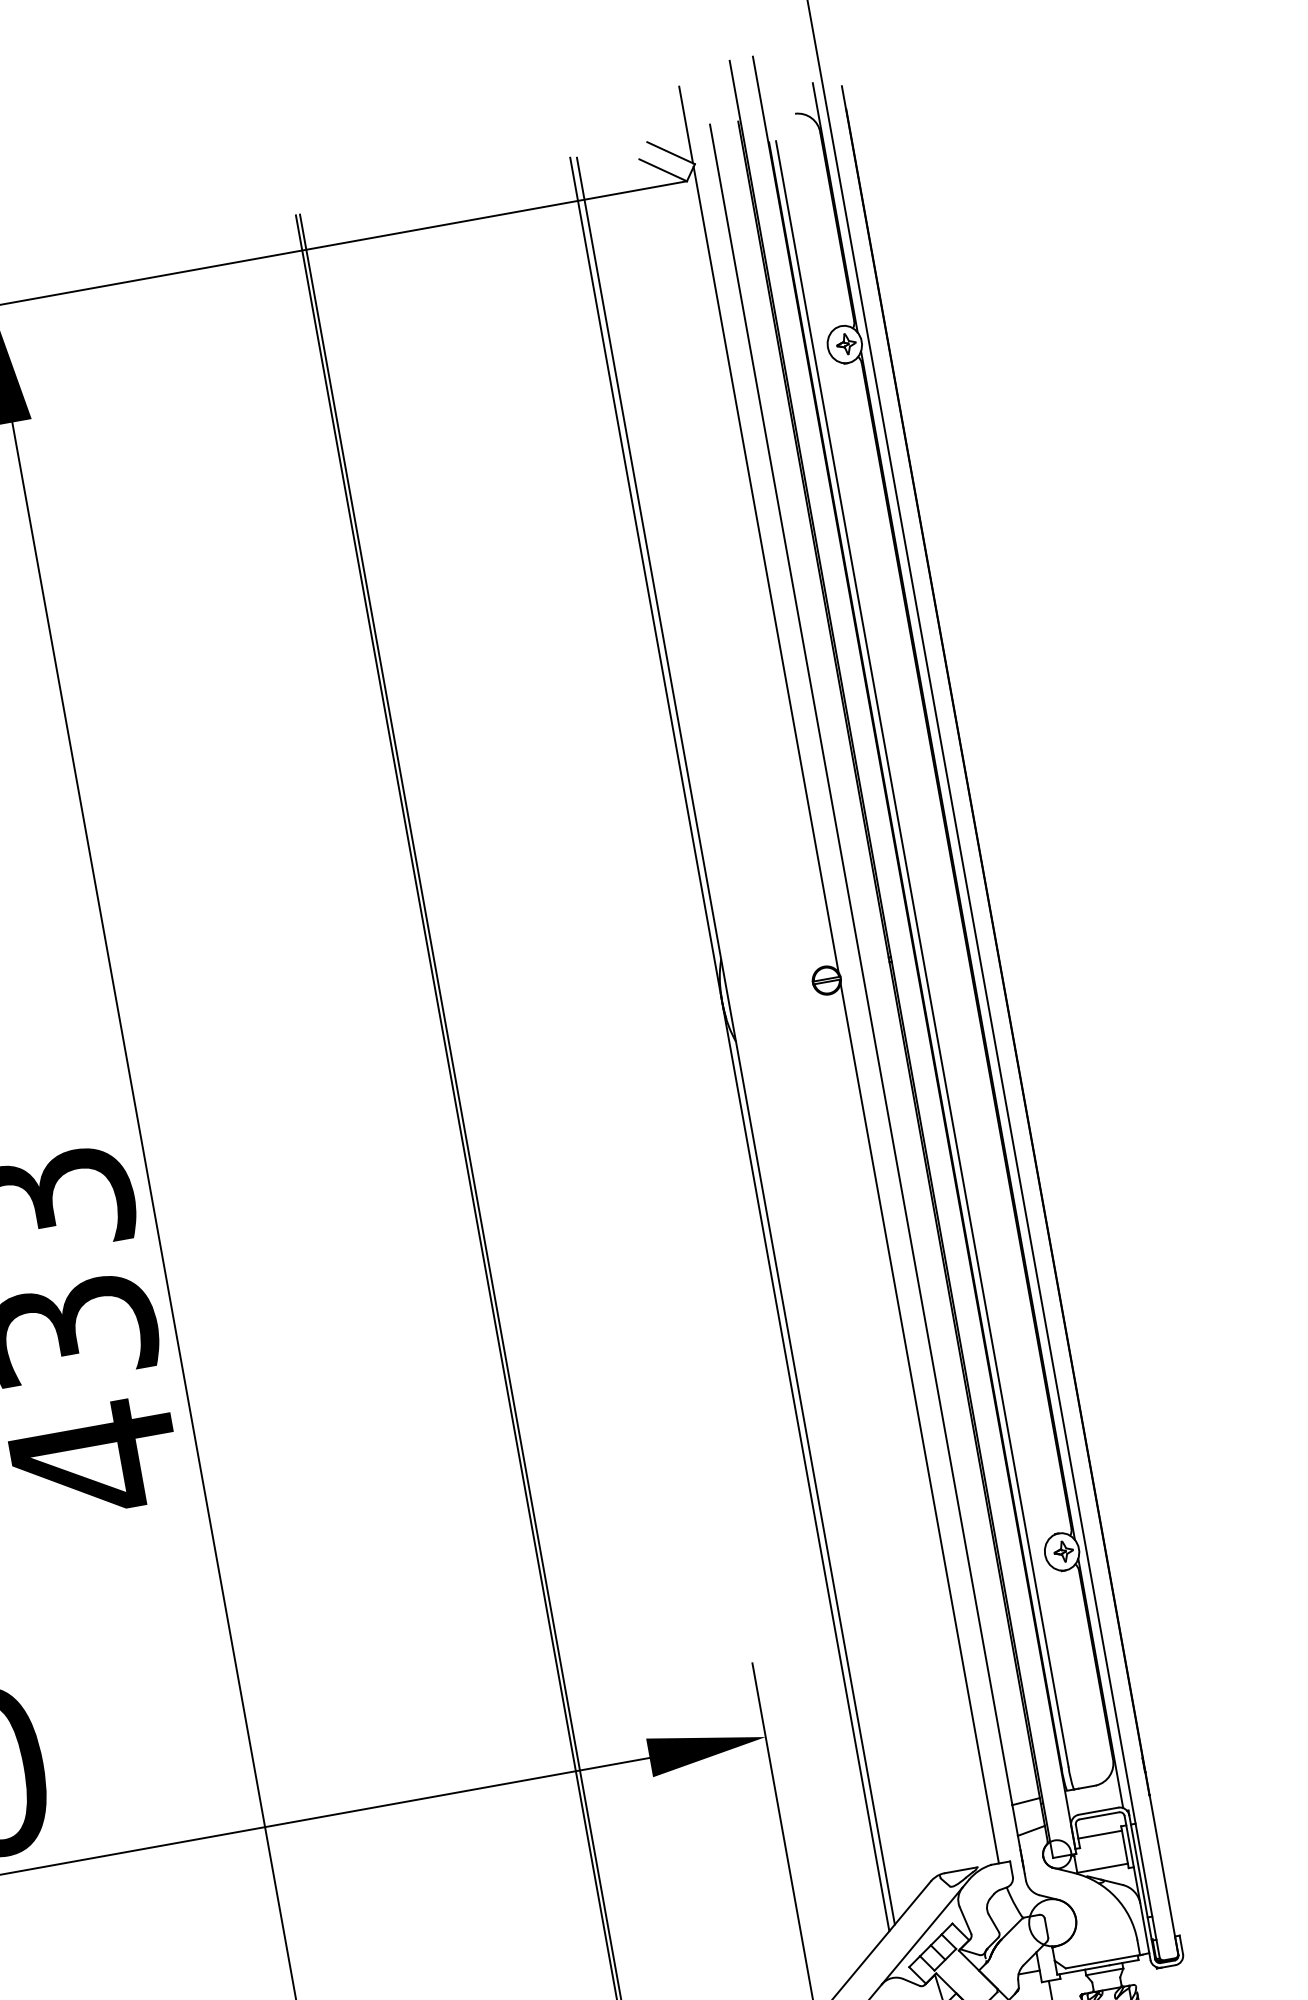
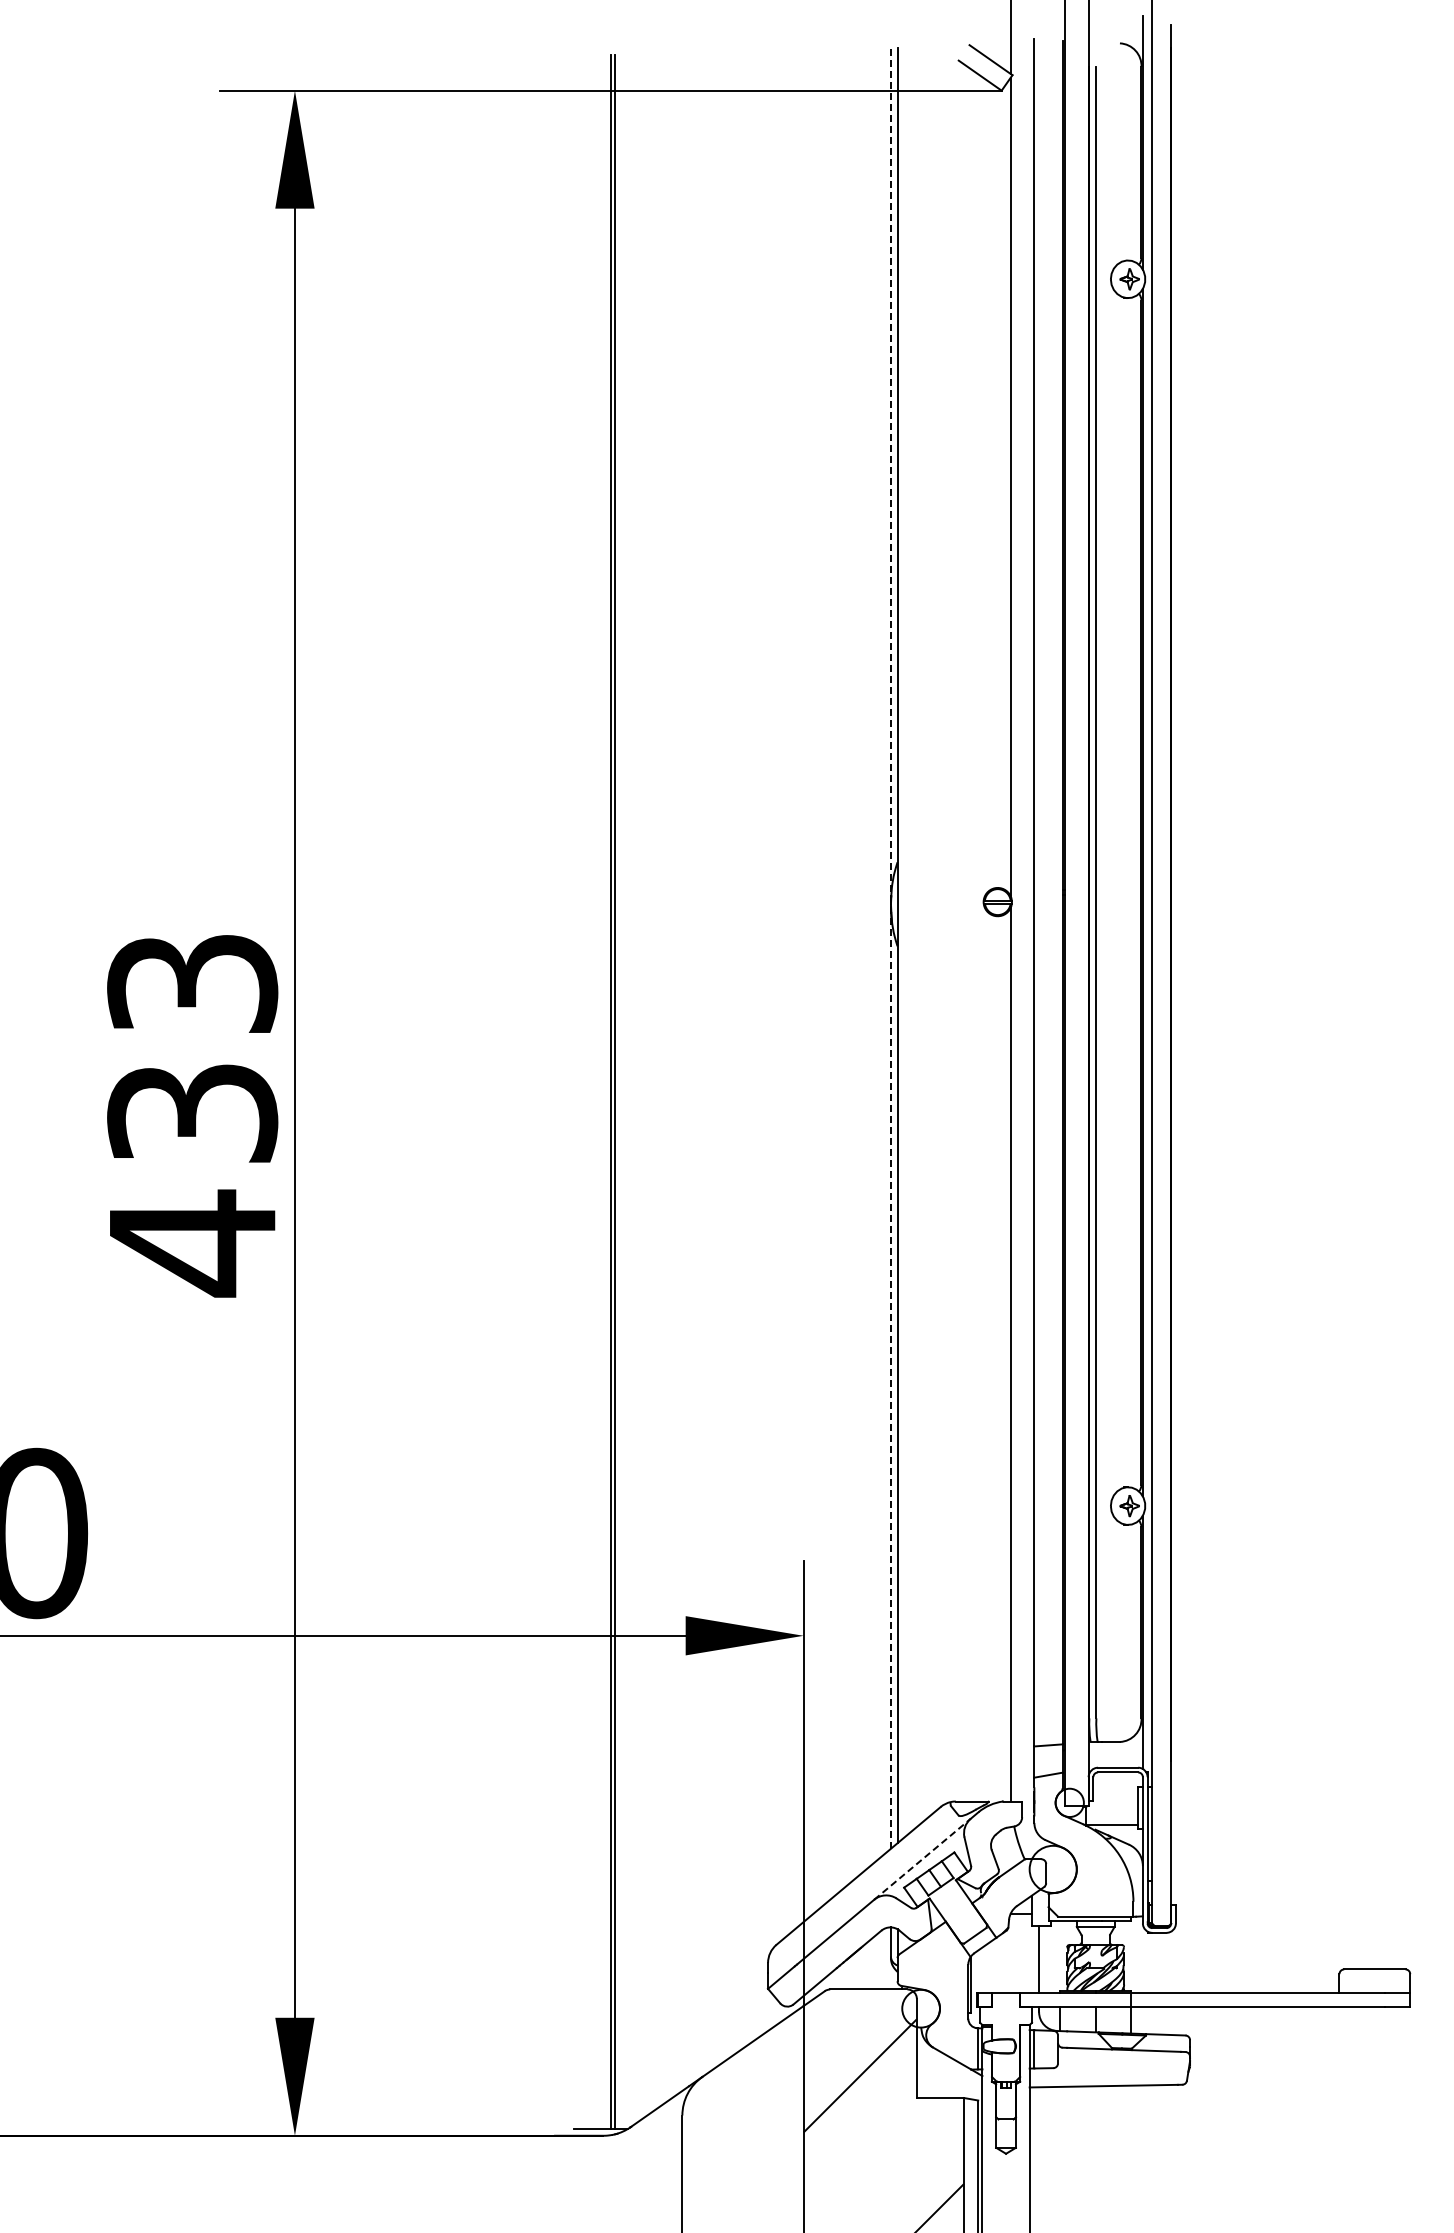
line: (729, 1044) -> (890, 947), solid -> dashed
line: (1100, 1835) -> (1115, 1791), removed
line: (922, 1935) -> (922, 1858), solid -> dashed

